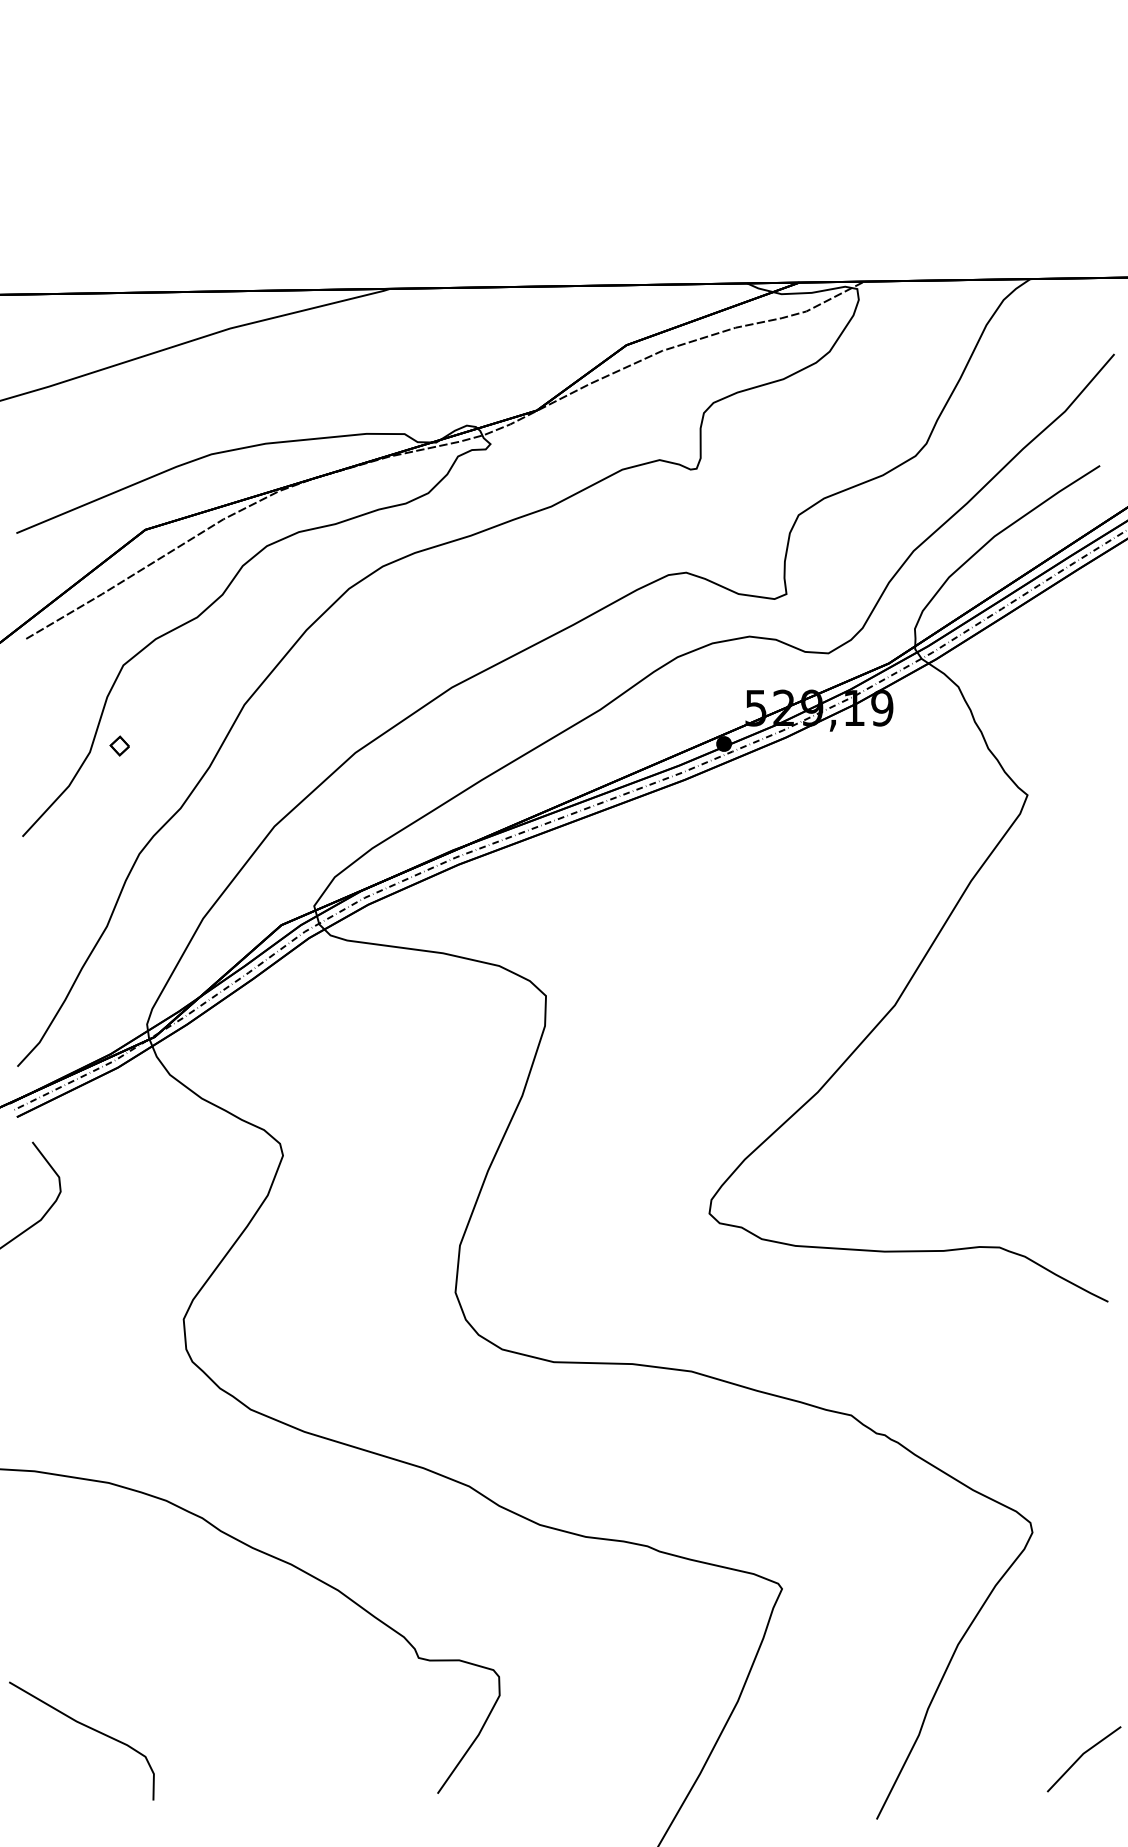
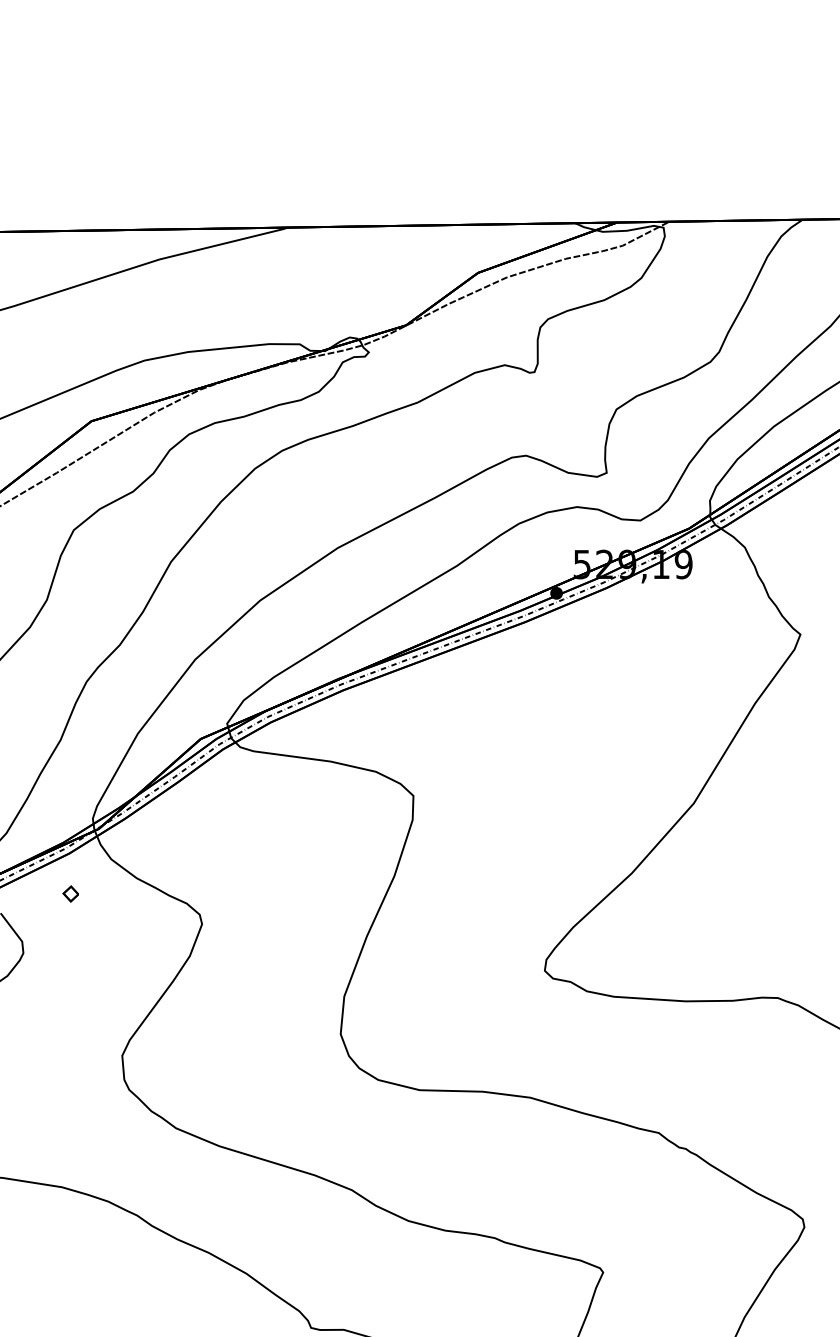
part: (119, 745) -> (70, 893), moved

